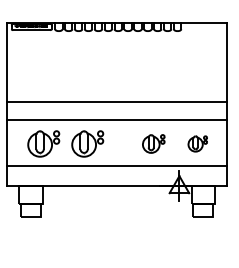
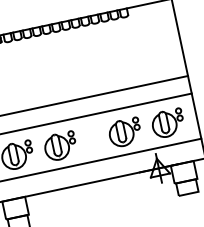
part: (153, 143) -> (124, 132), size x1.43
part: (197, 143) -> (167, 123), size x1.67

